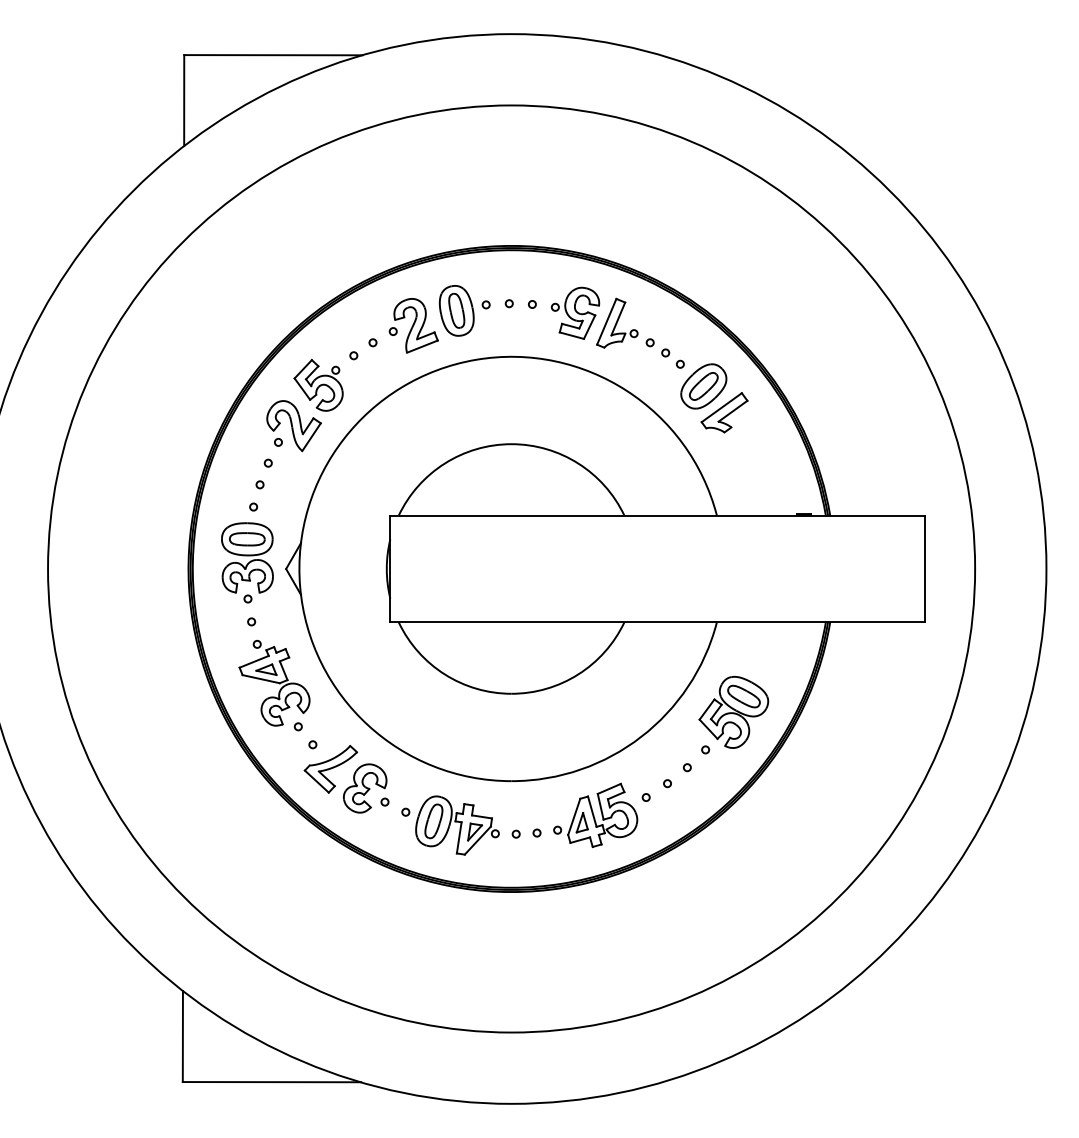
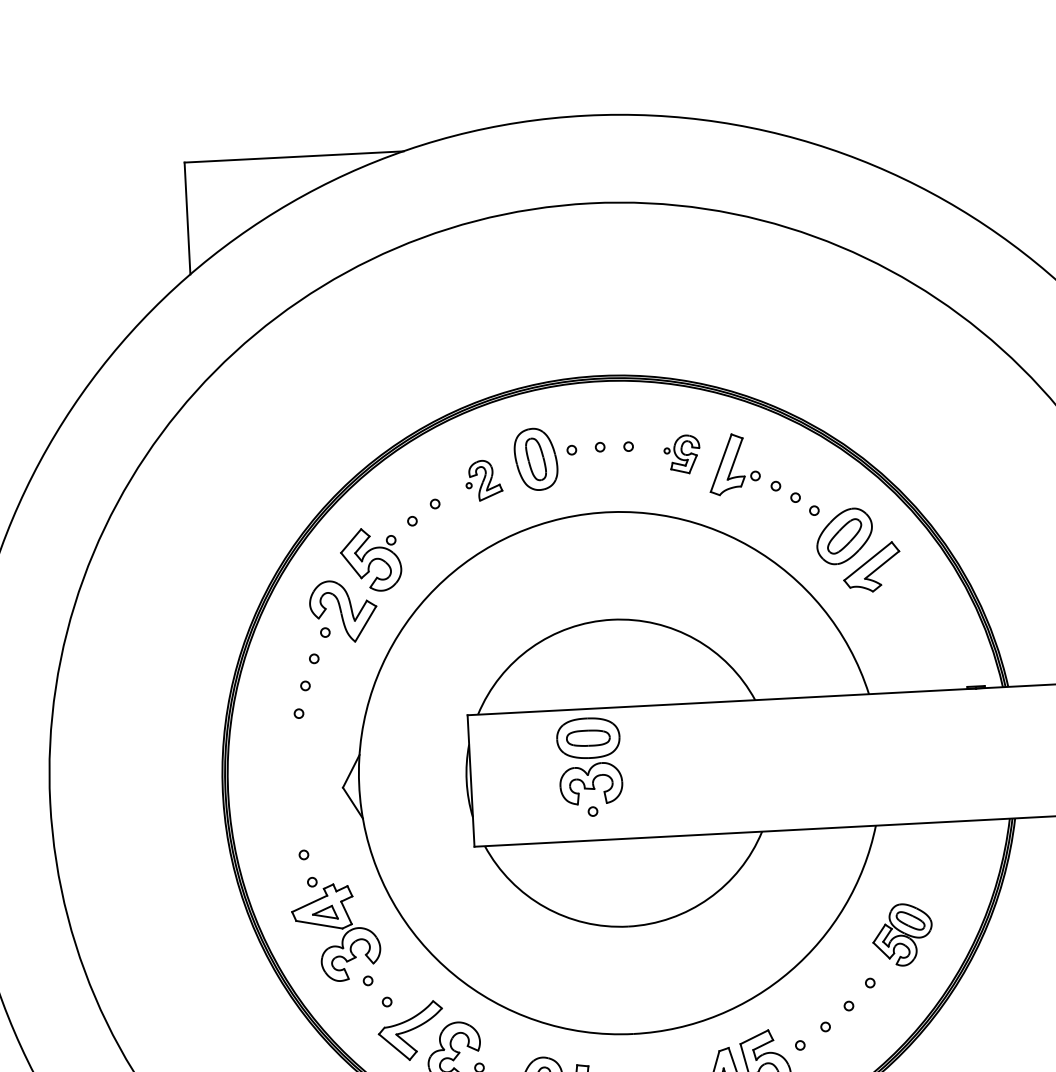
part: (575, 312) -> (682, 453), size x0.6
part: (413, 325) -> (483, 480), size x0.6
part: (247, 562) -> (590, 766), moved
part: (733, 711) -> (902, 934), size x0.7

